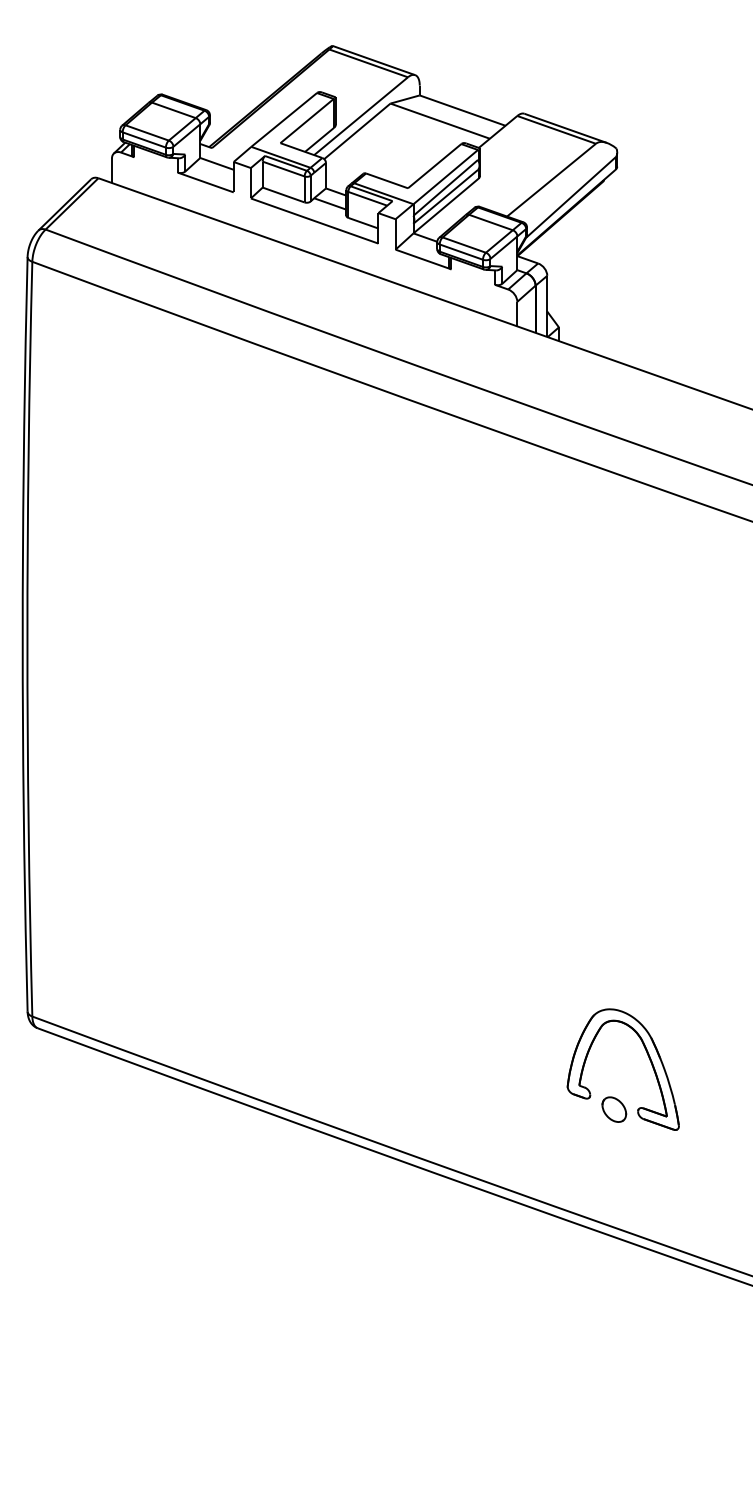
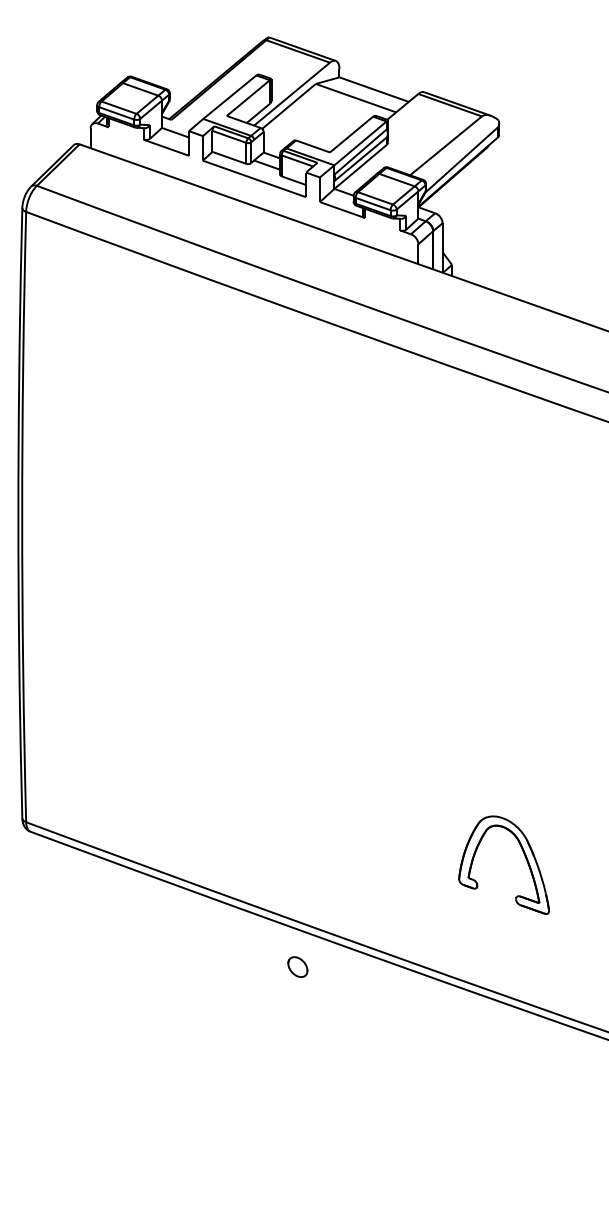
part: (614, 1109) -> (298, 966), moved

